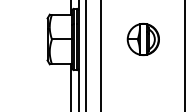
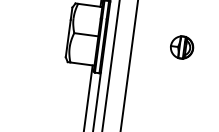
part: (142, 39) -> (181, 47), size x0.6

